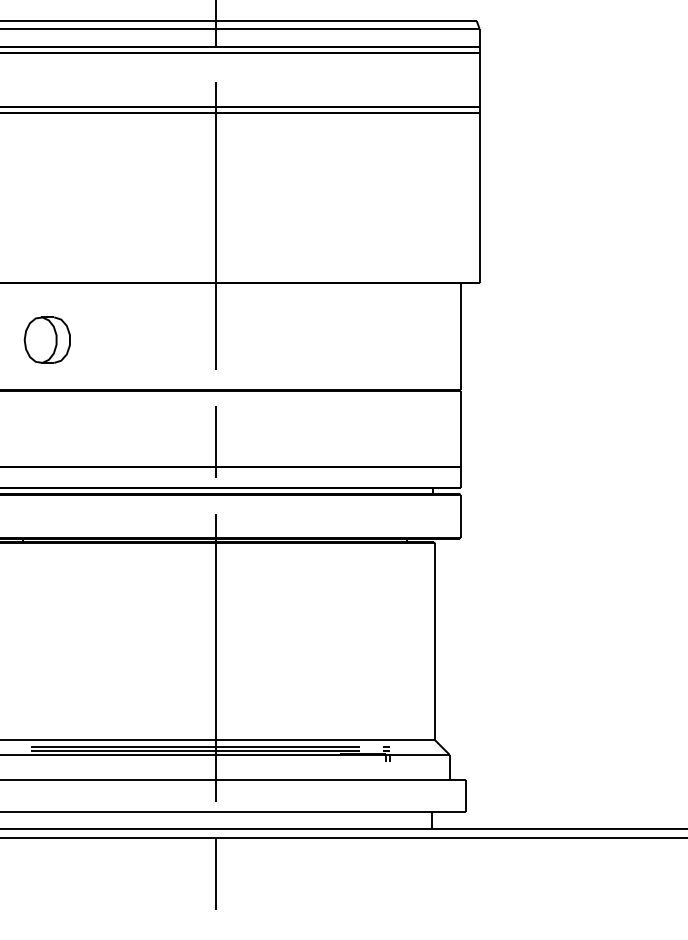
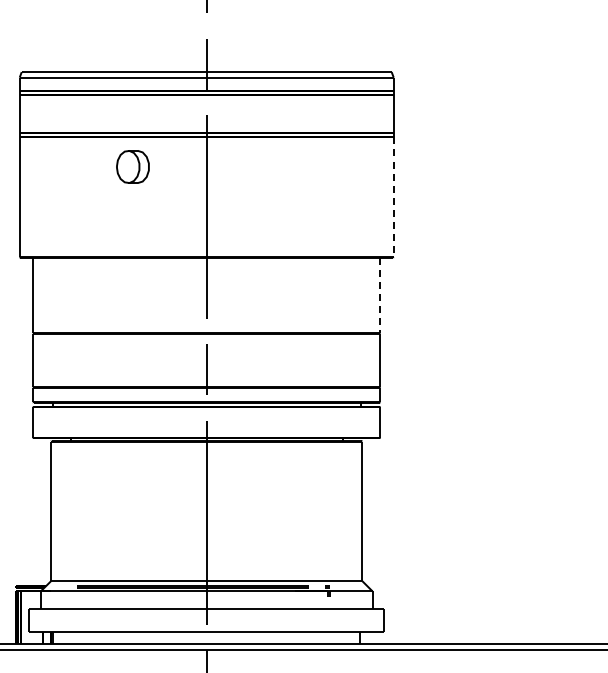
line: (479, 198) -> (393, 197), solid -> dashed
line: (460, 336) -> (380, 295), solid -> dashed
part: (46, 339) -> (132, 166), moved

